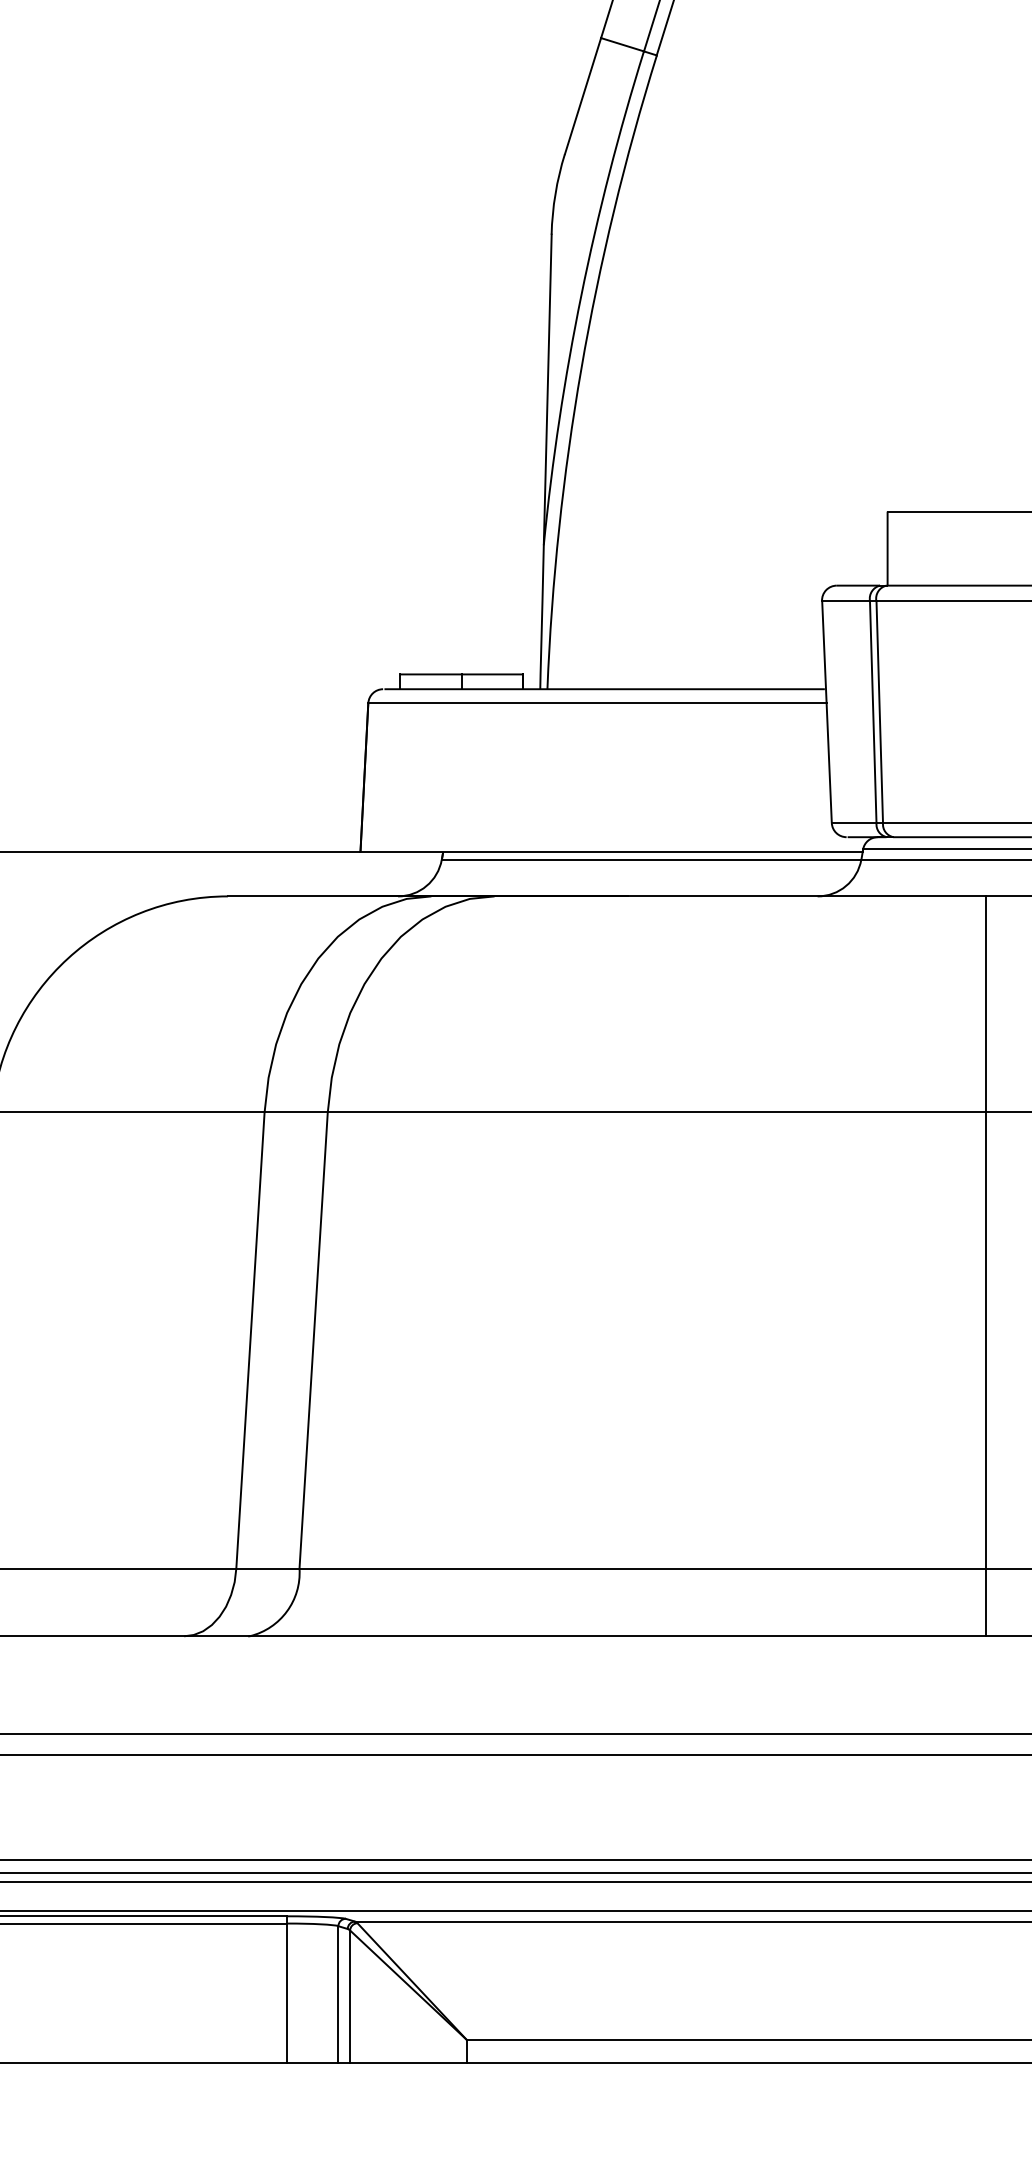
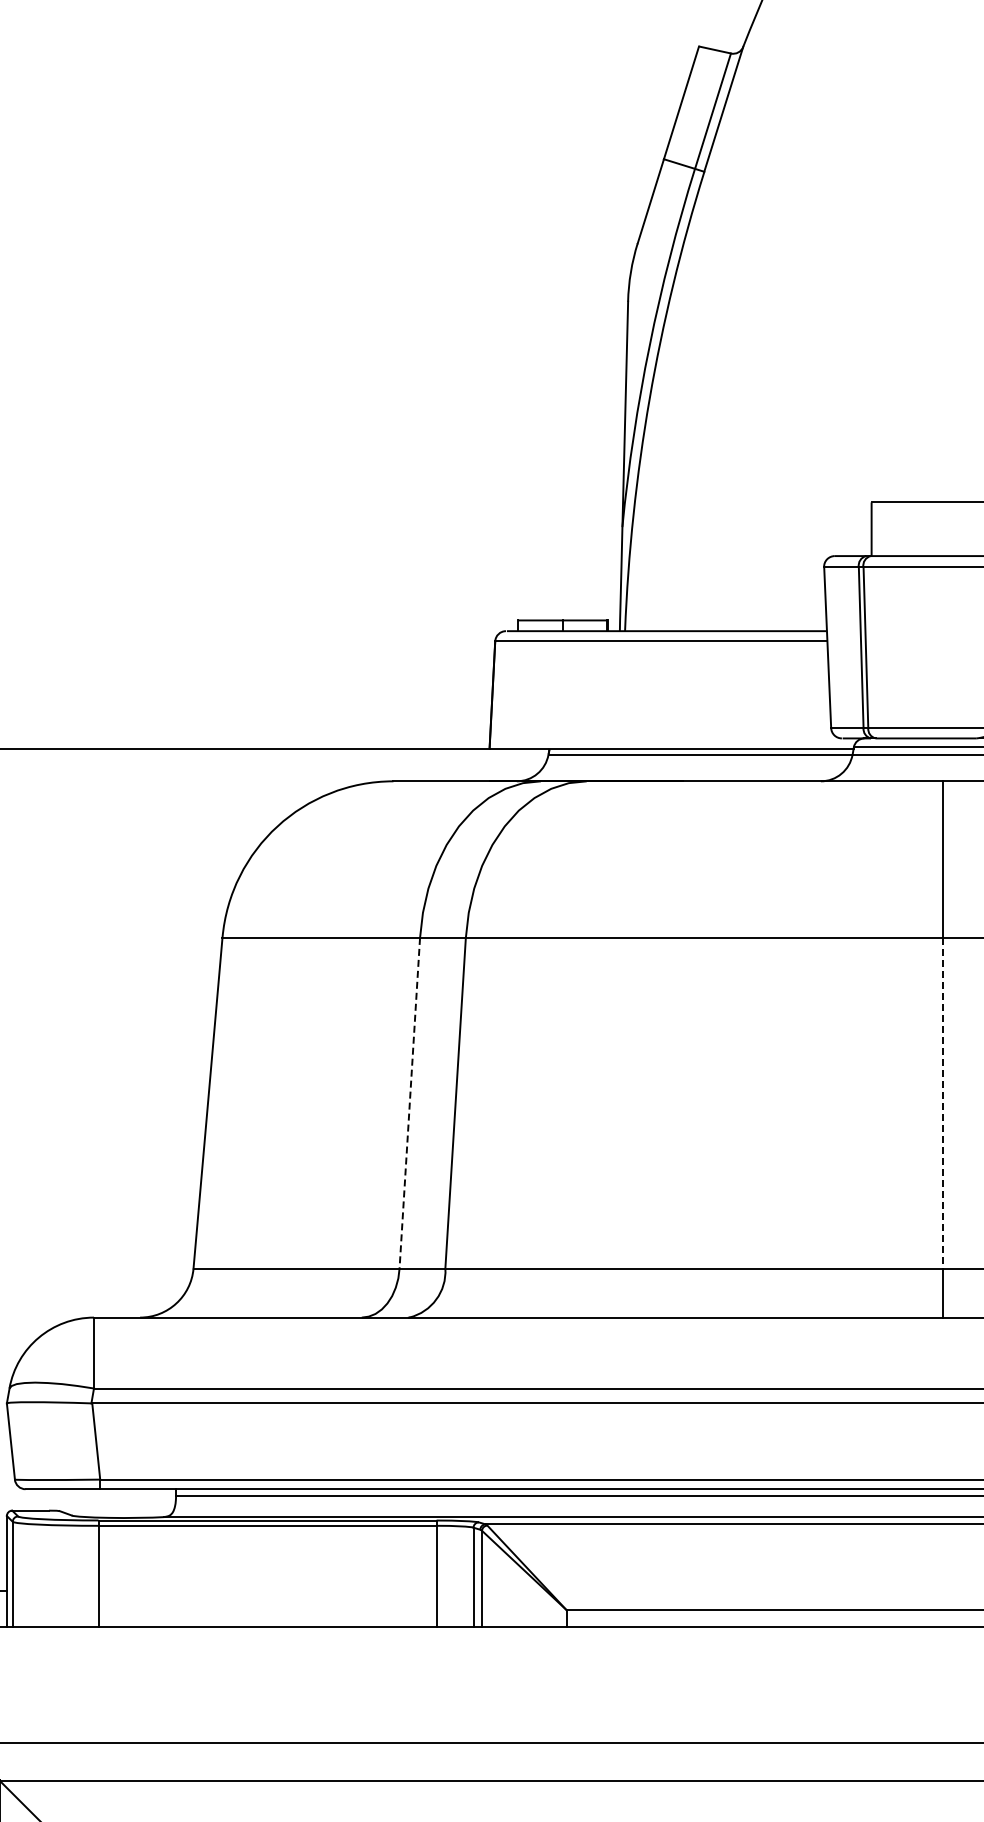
line: (250, 1340) -> (409, 1103), solid -> dashed
line: (985, 1340) -> (942, 1103), solid -> dashed

